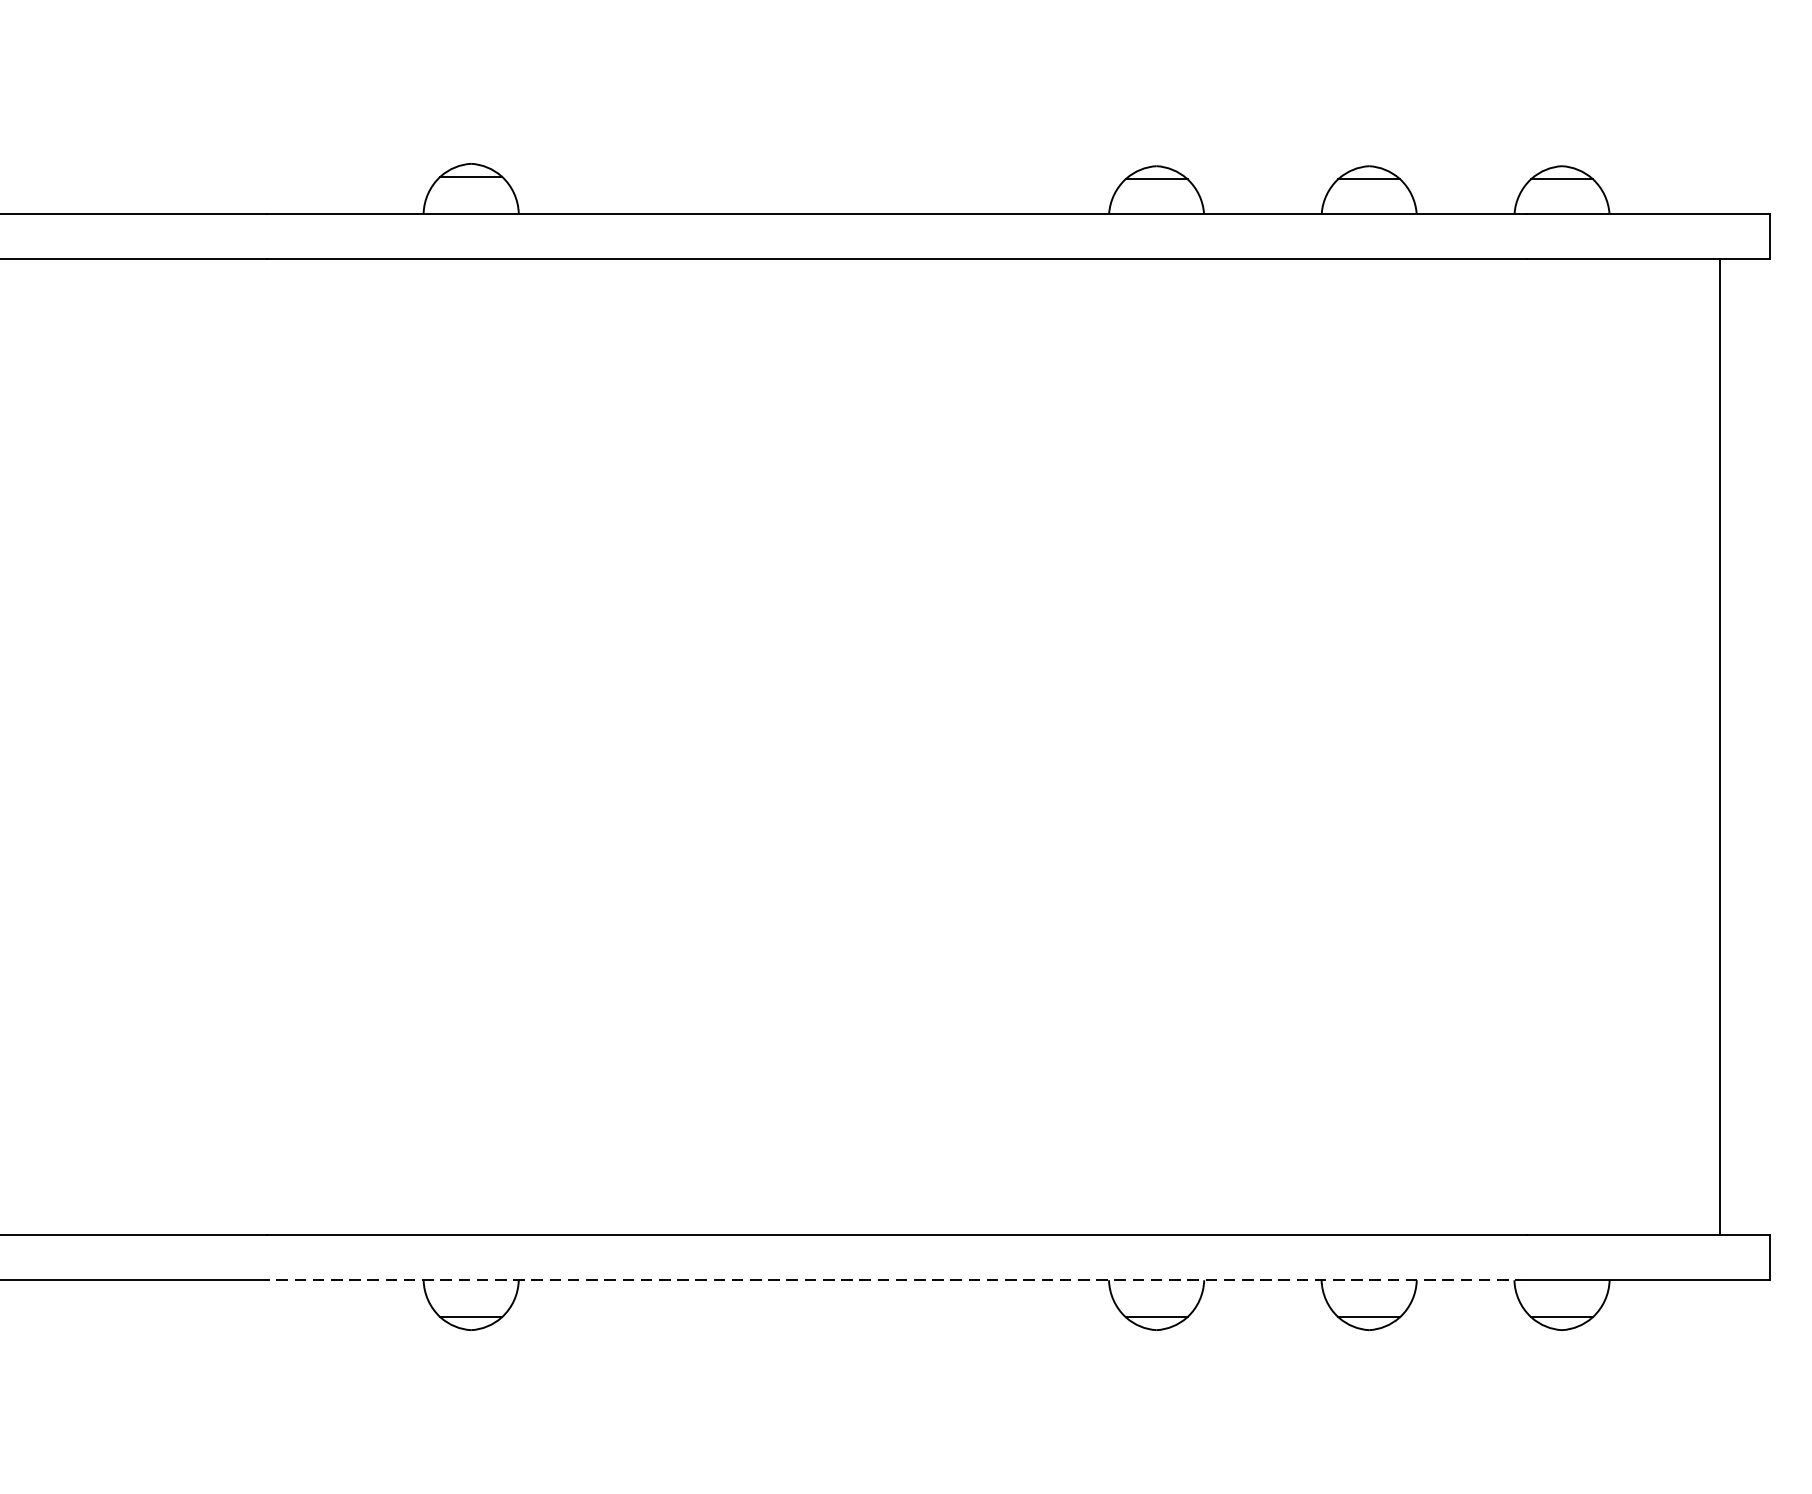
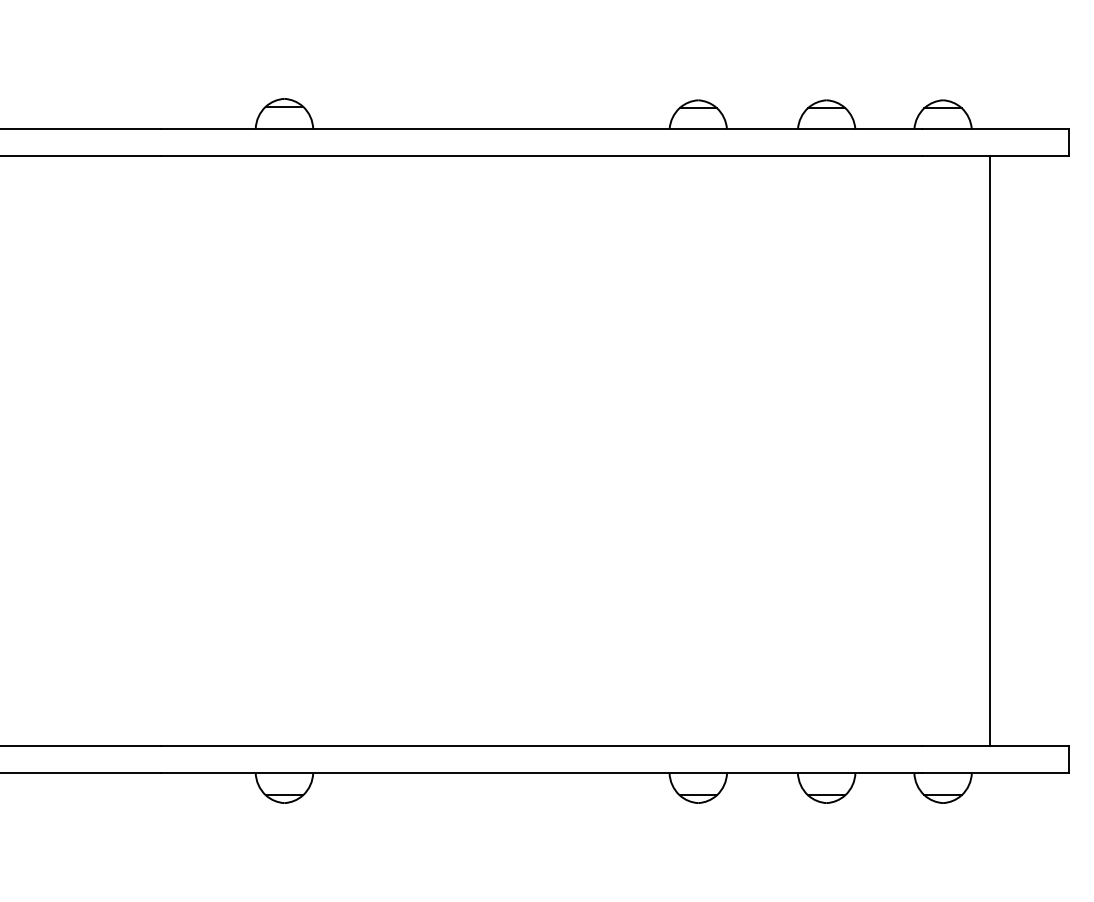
line: (1720, 746) -> (989, 450), moved
line: (895, 1279) -> (540, 772), dashed -> solid

